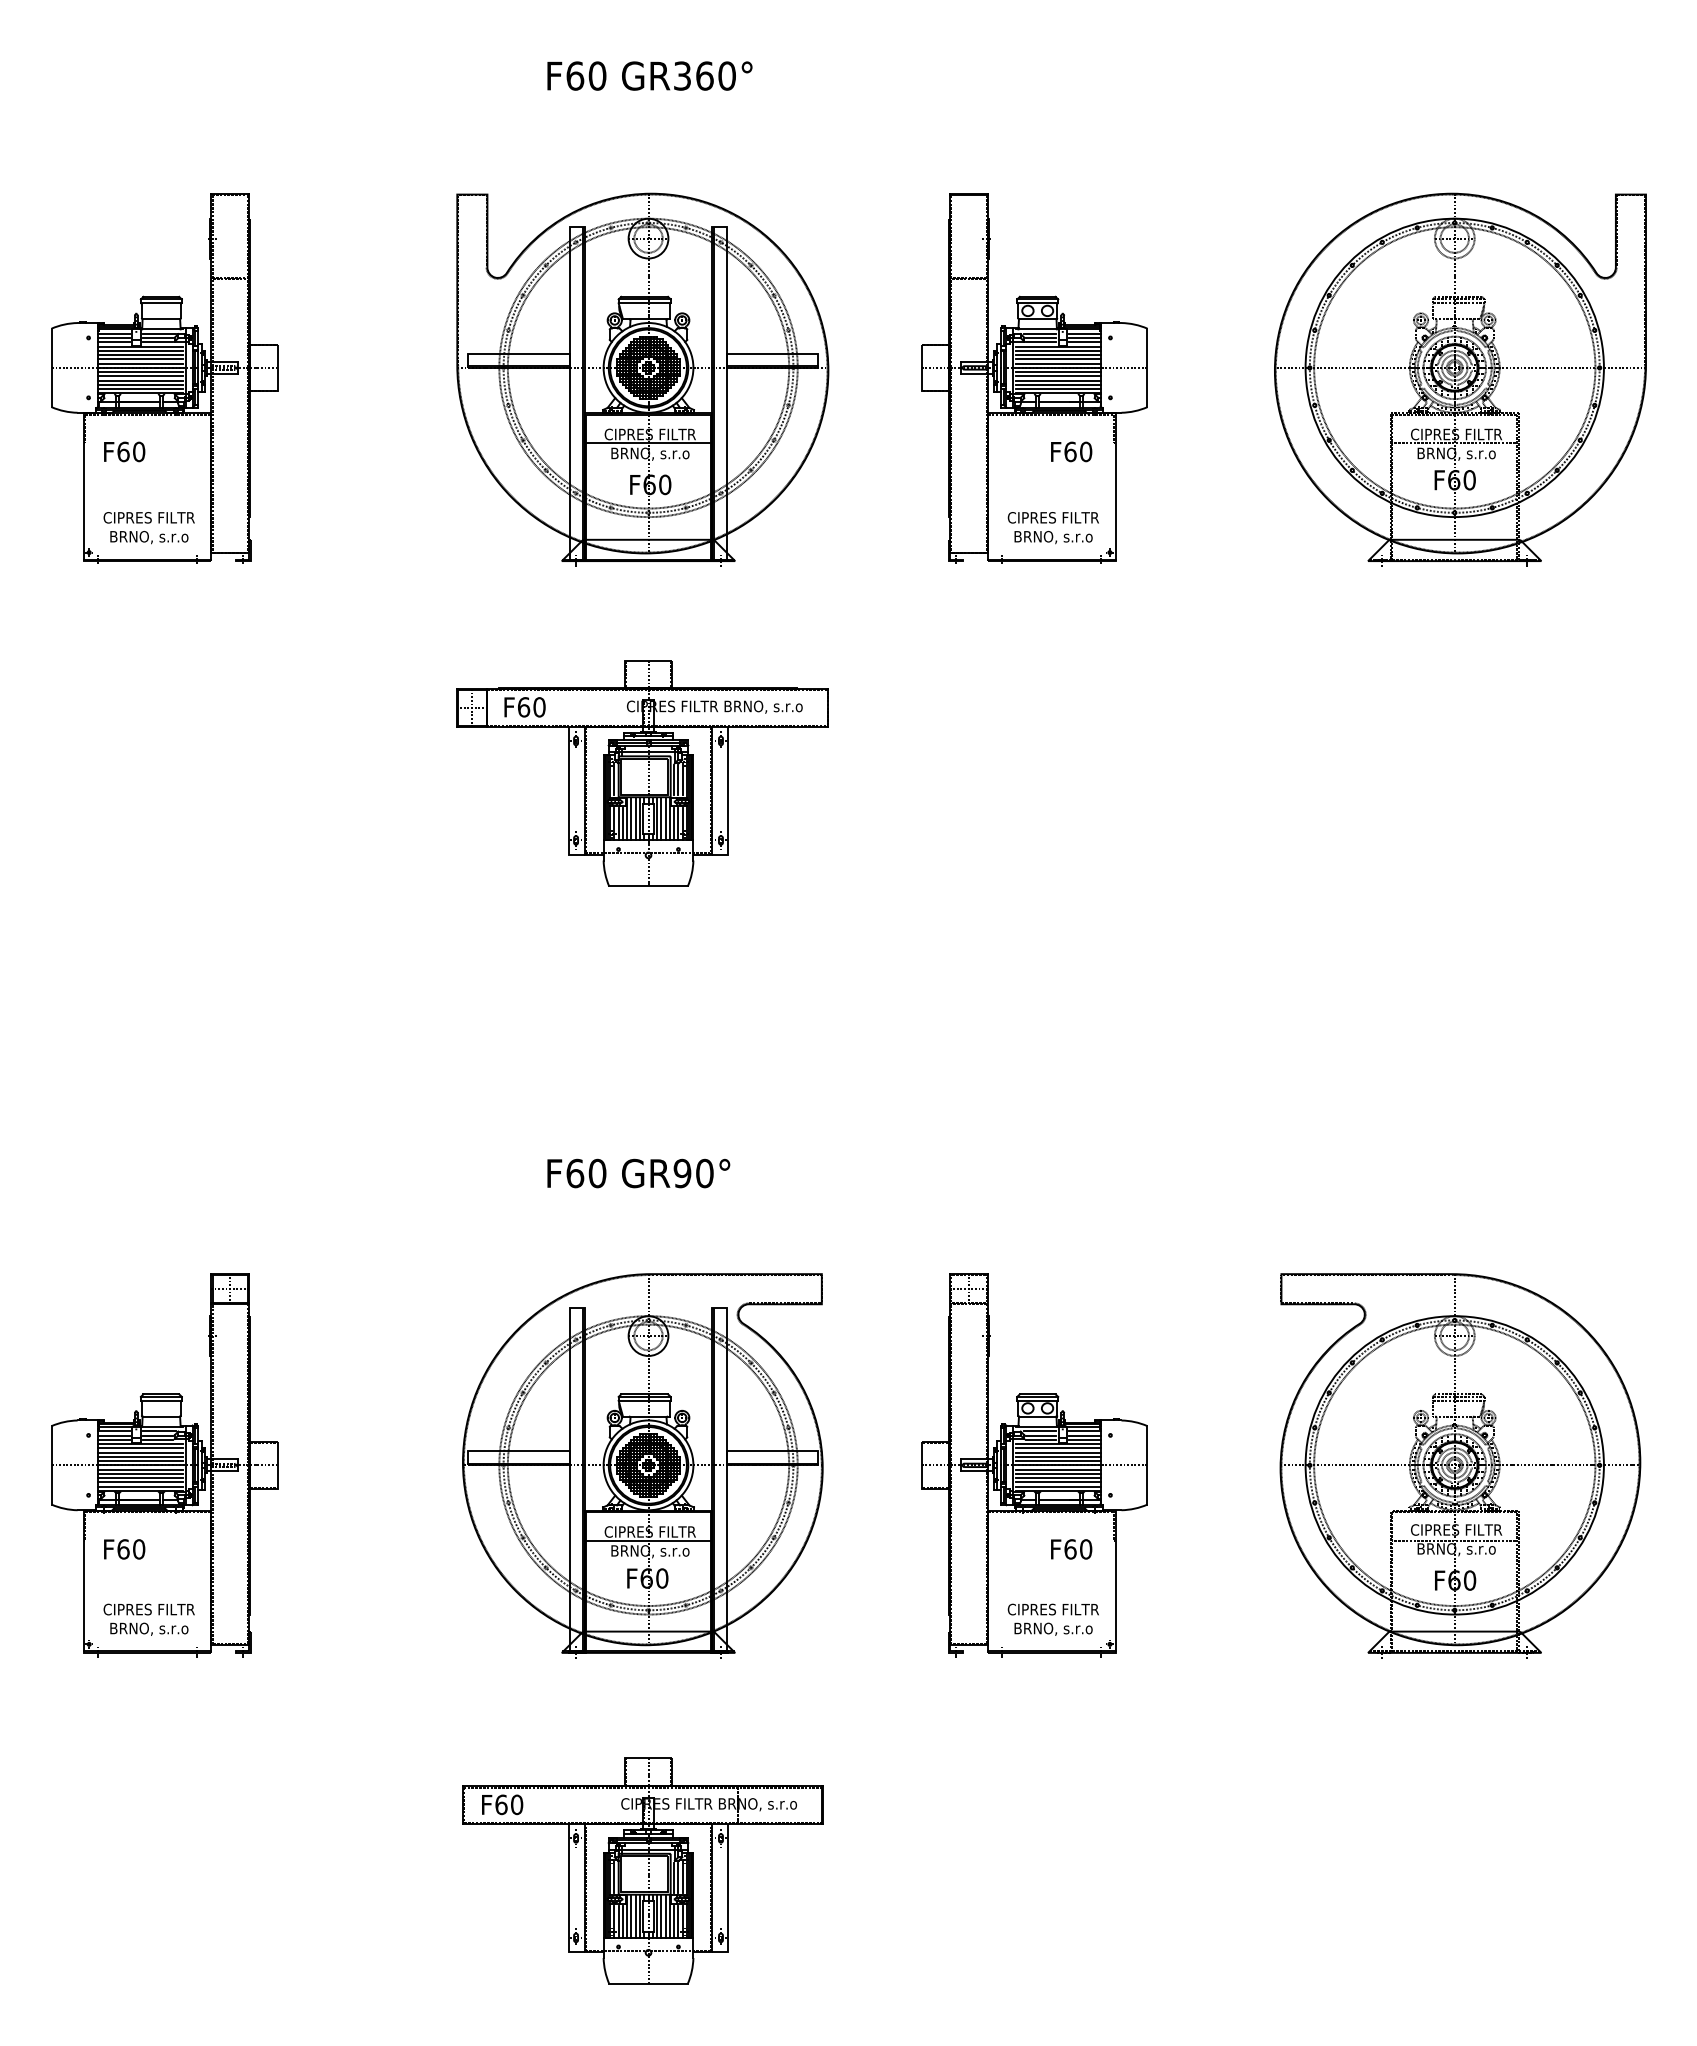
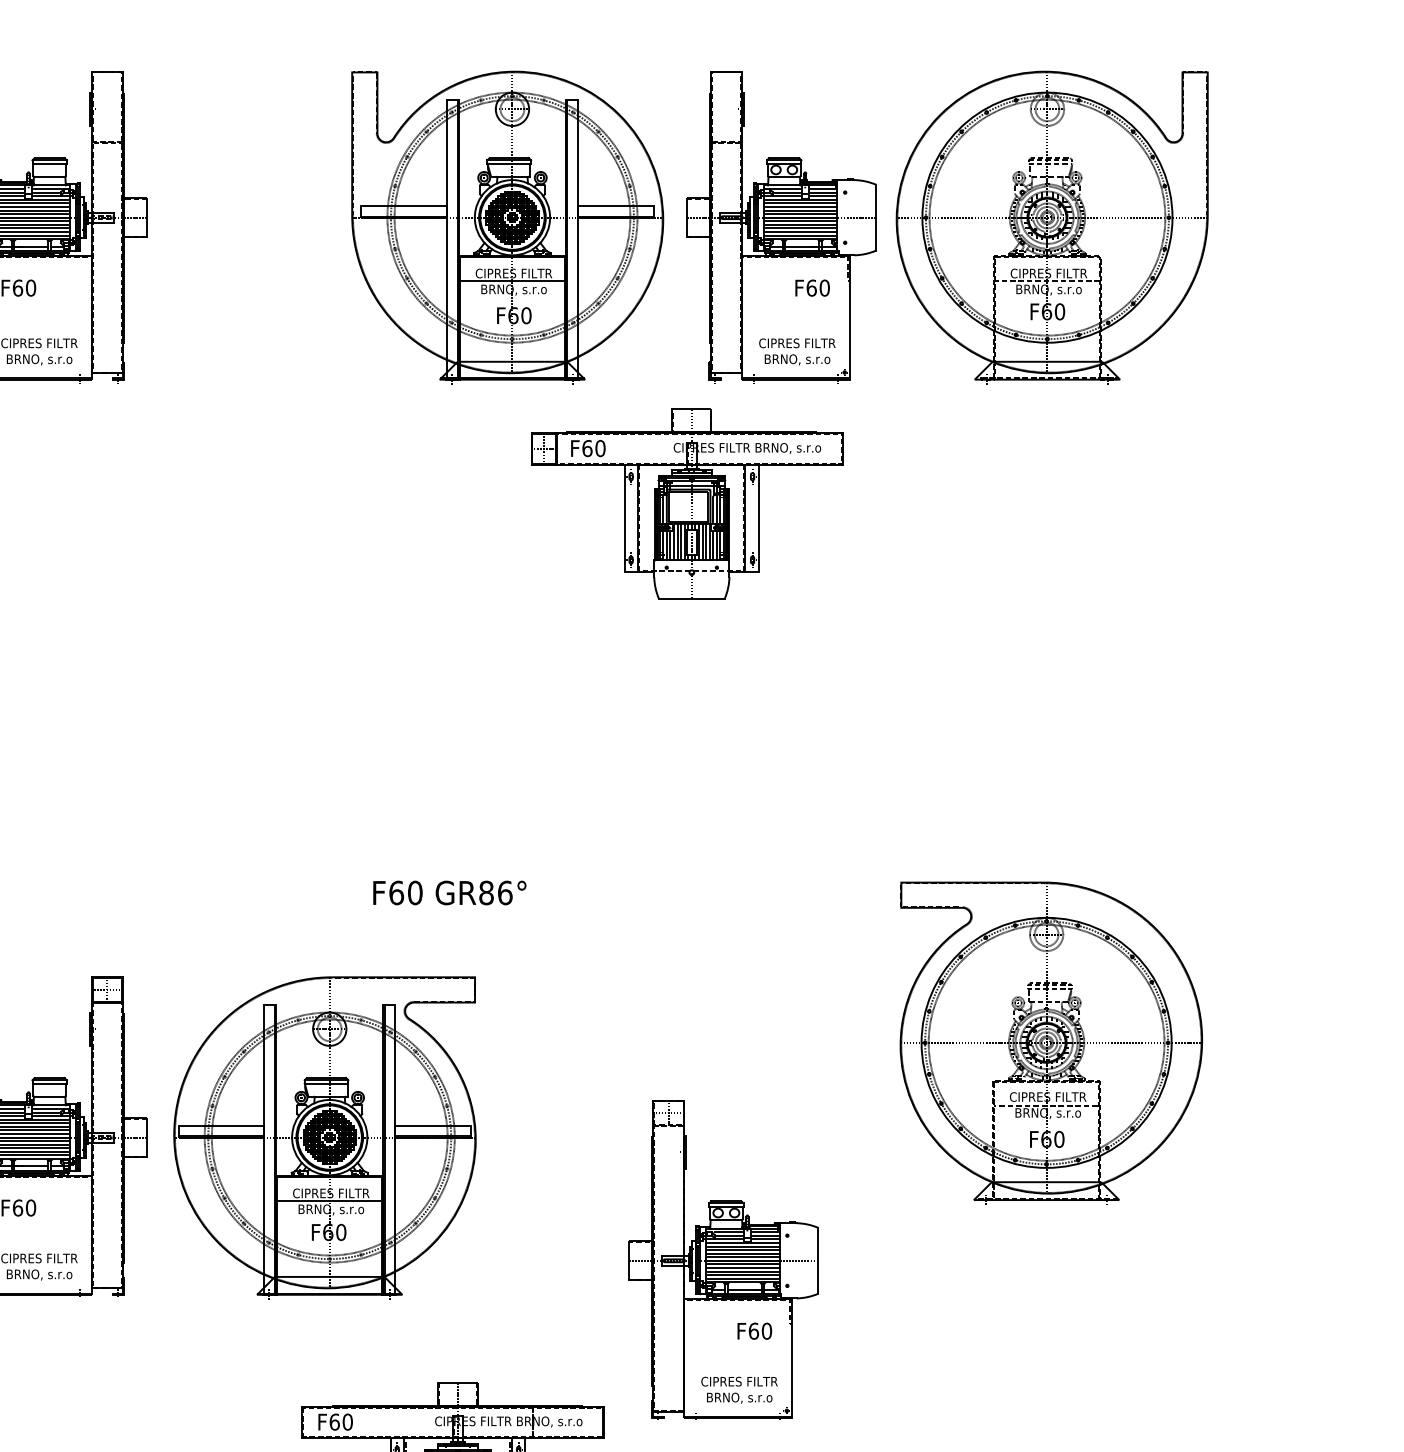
part: (642, 379) -> (507, 227), moved
part: (1460, 379) -> (1052, 227), moved
part: (642, 773) -> (686, 504), moved
text: (693, 1173) -> (495, 892), GR90° -> GR86°
part: (642, 1465) -> (324, 1137), moved
part: (1034, 1465) -> (723, 1260), moved
part: (1460, 1465) -> (1051, 1042), moved

